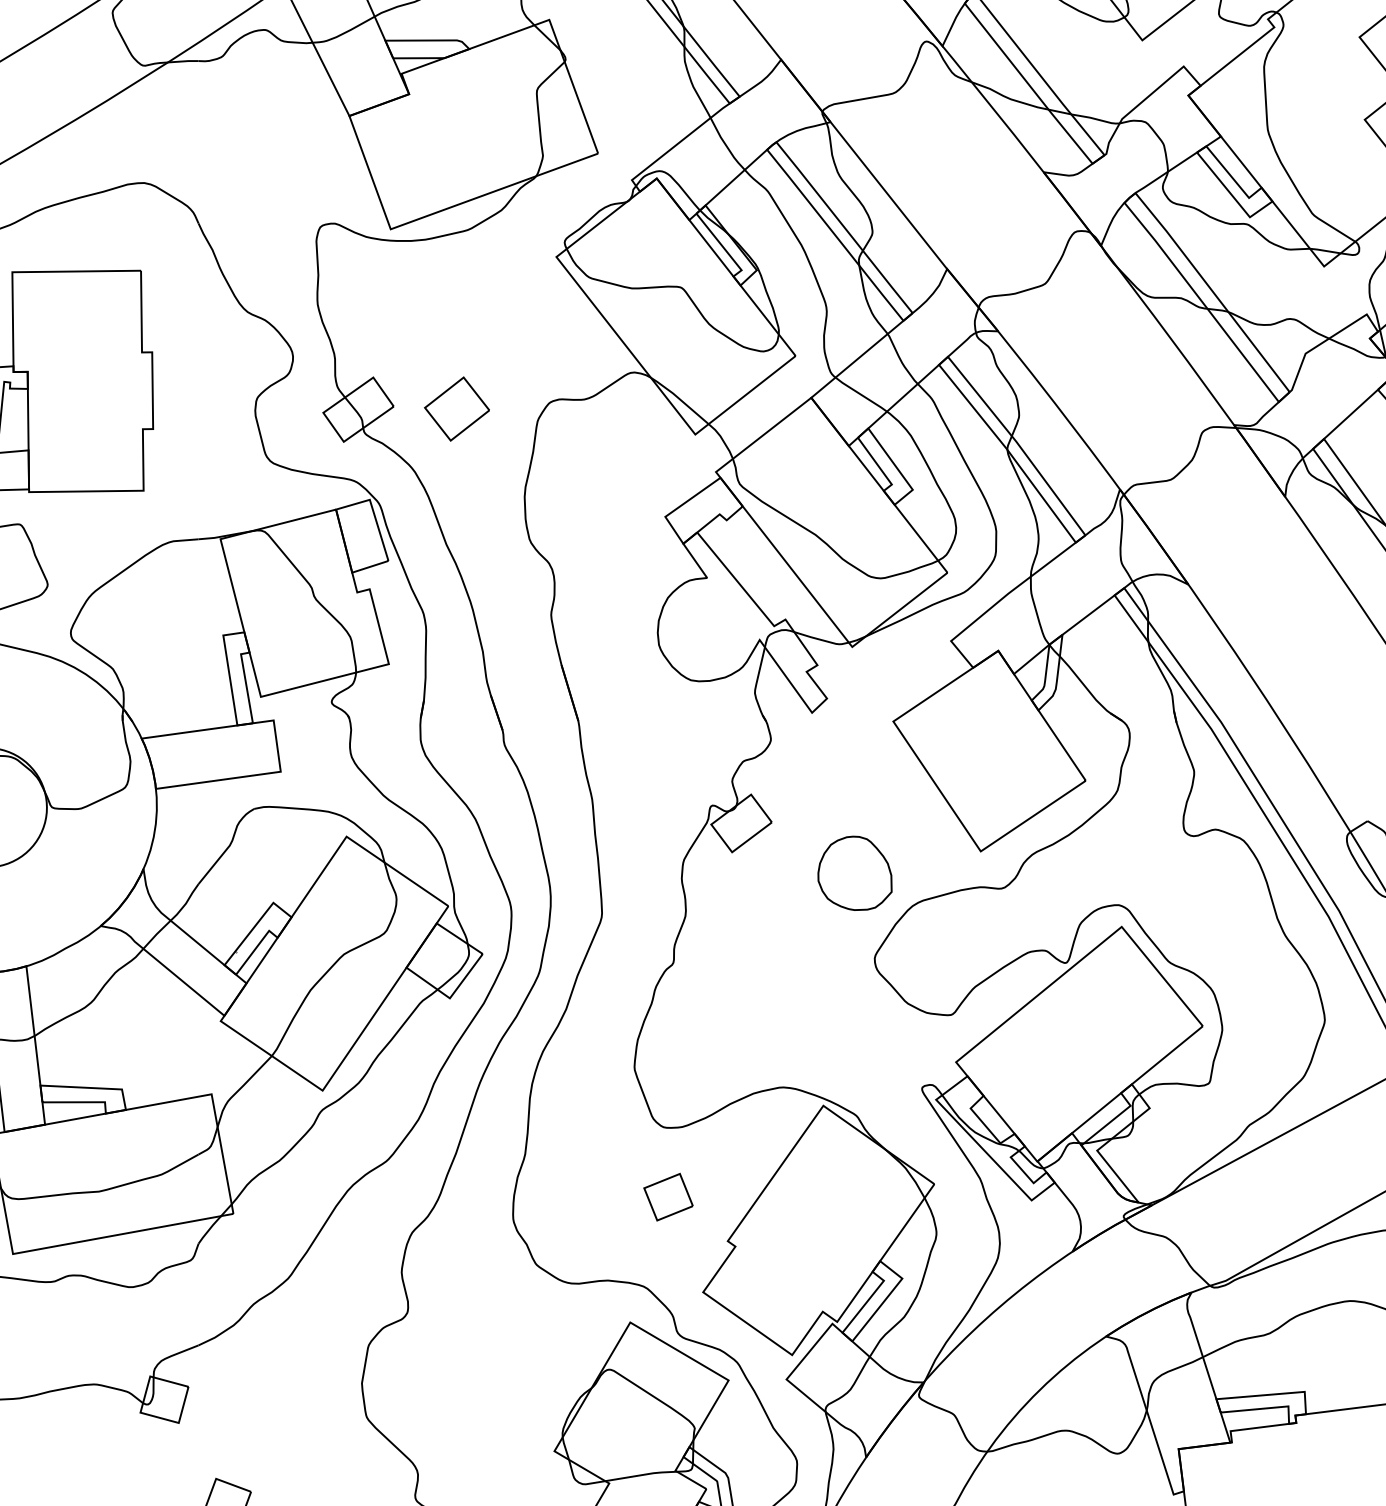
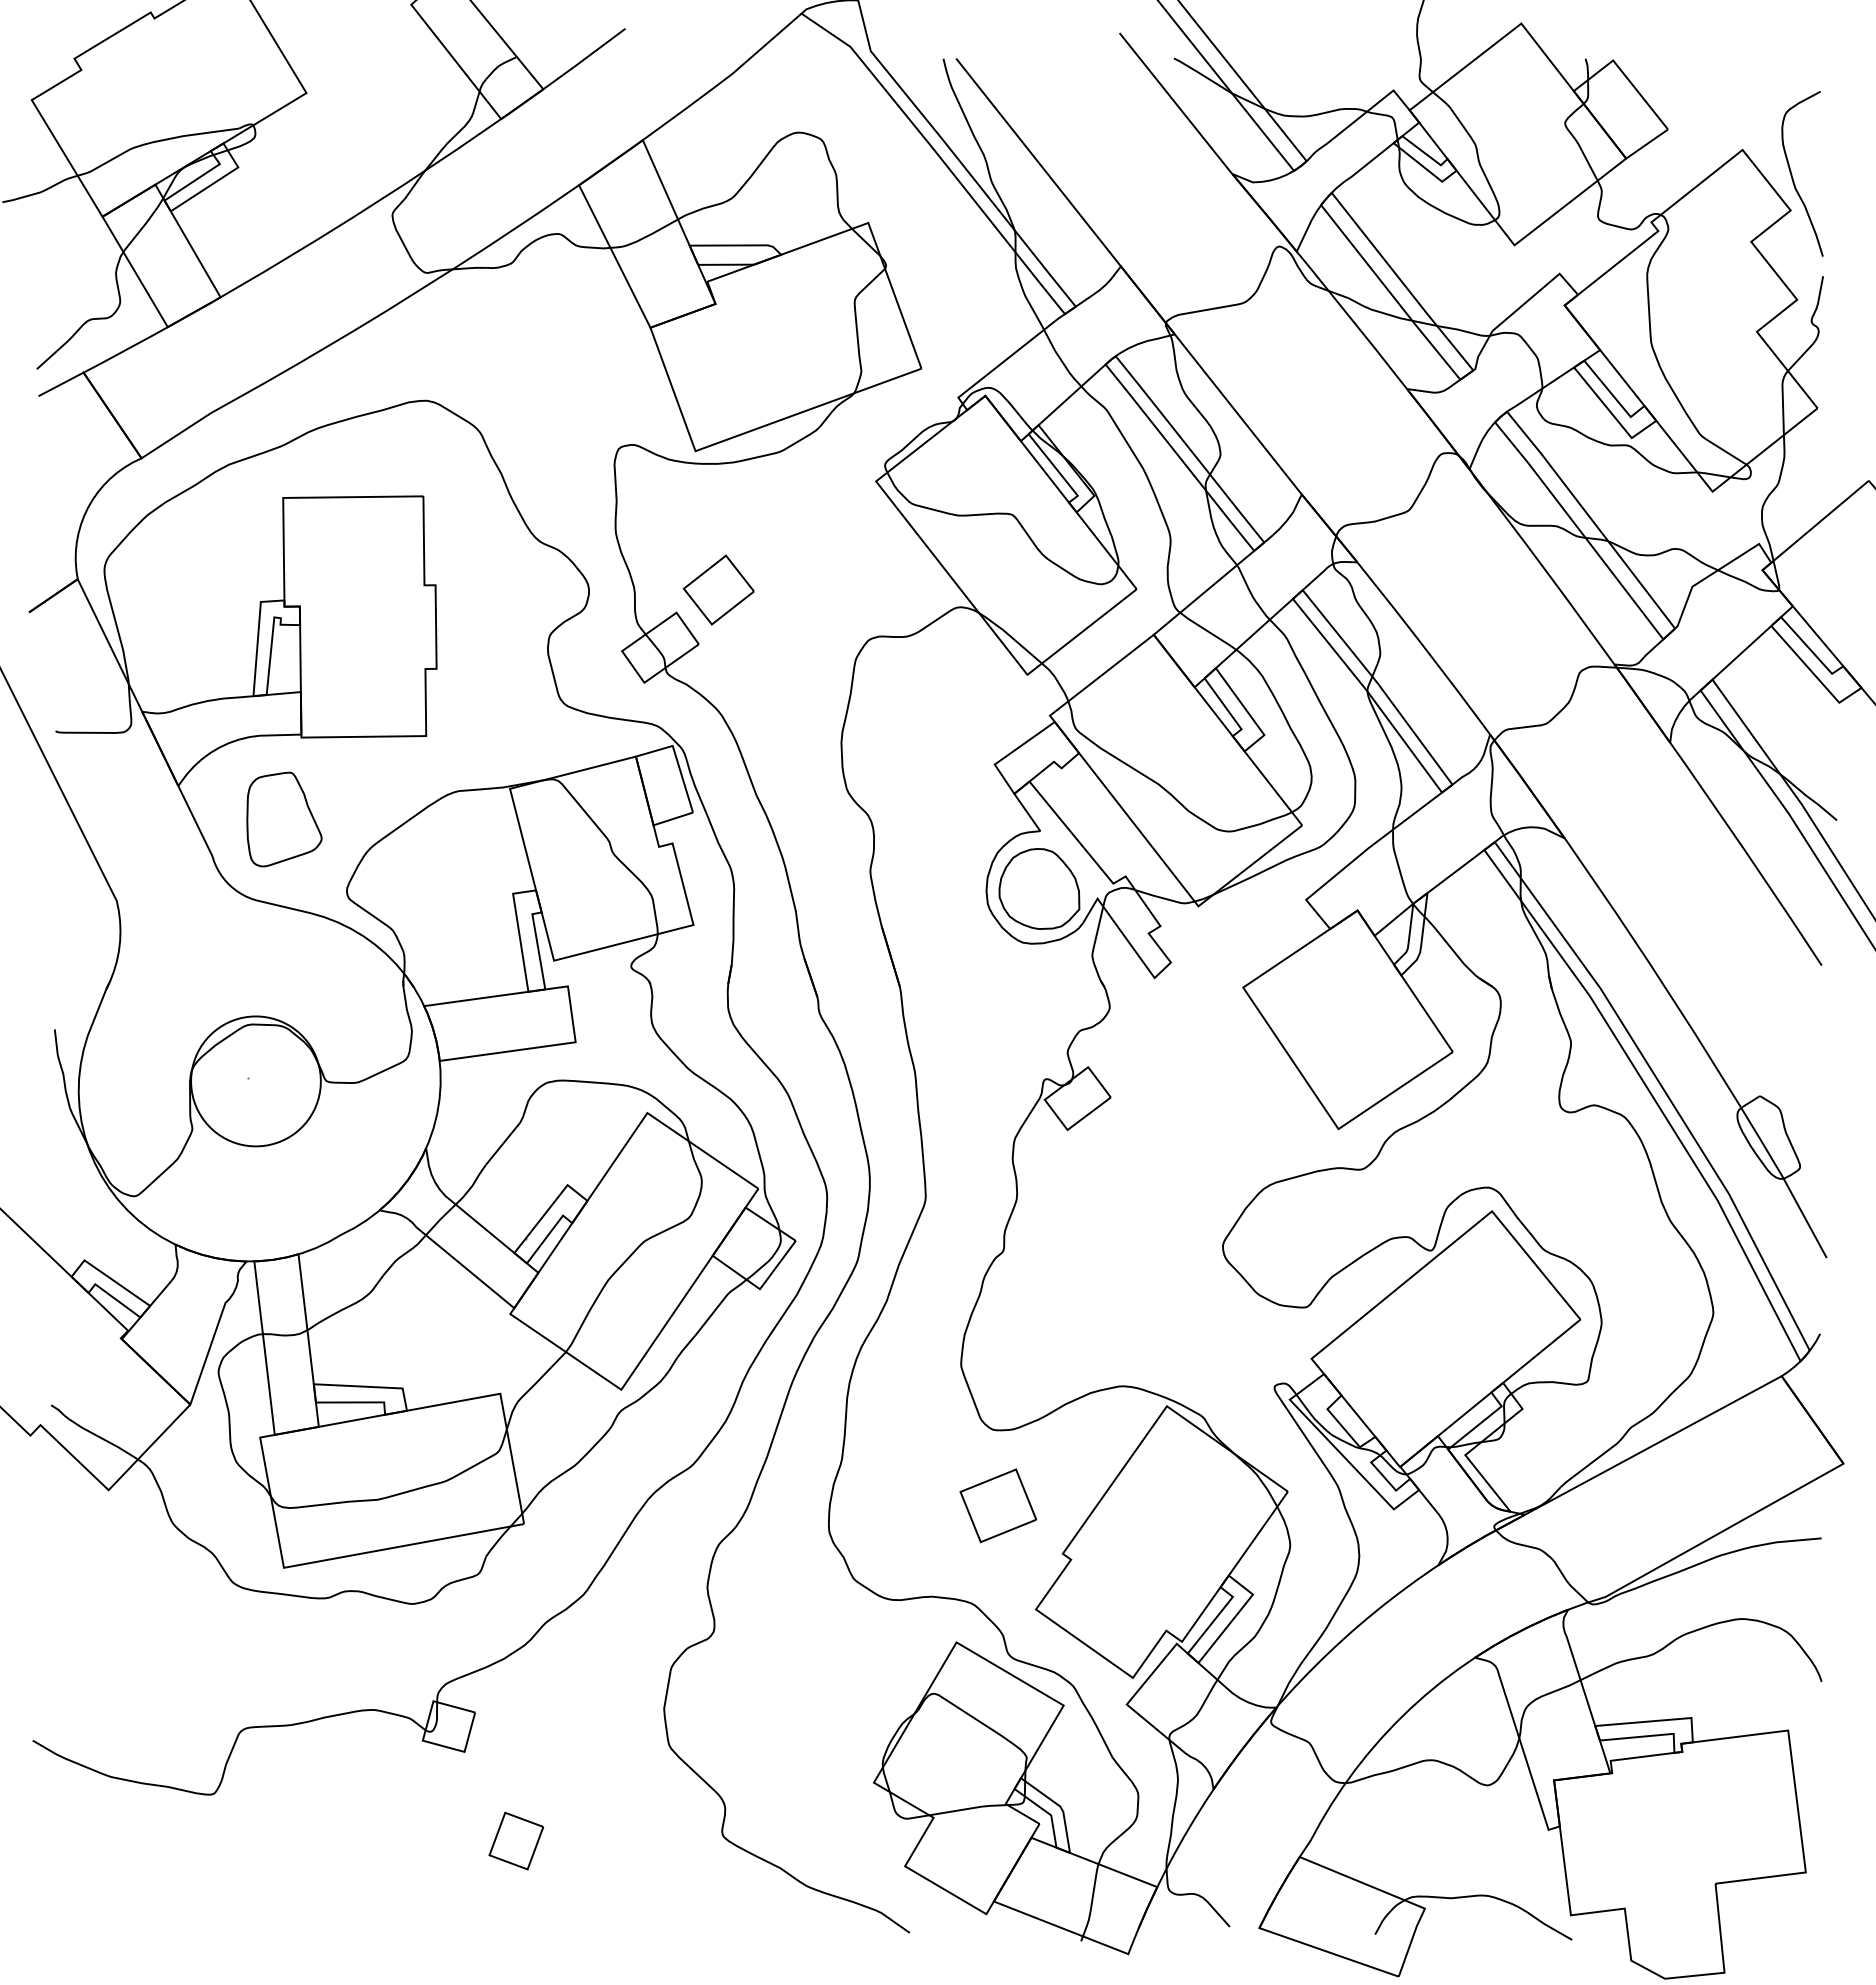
part: (456, 408) -> (718, 589), moved
part: (855, 872) -> (1039, 888), moved
part: (667, 1196) -> (997, 1505), size x1.43

